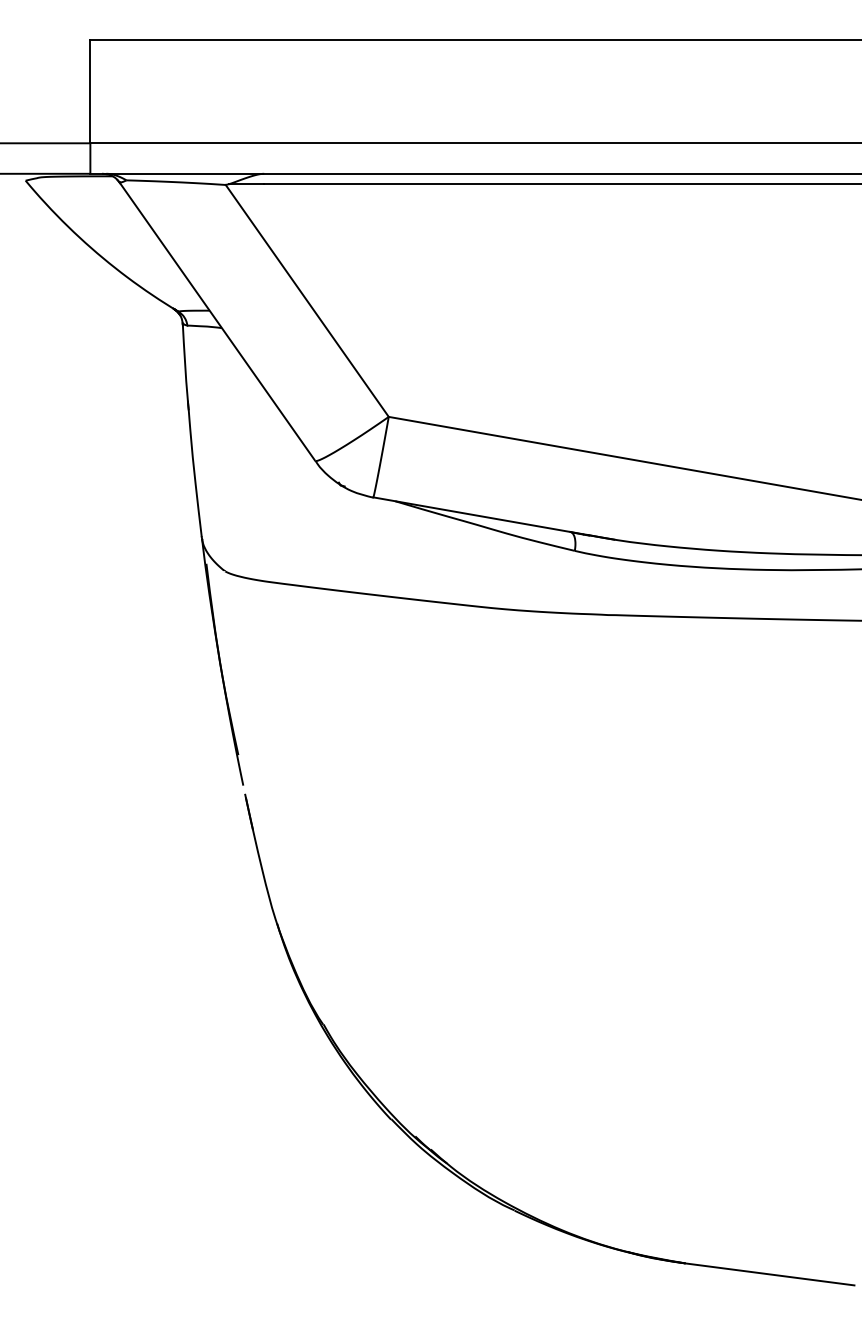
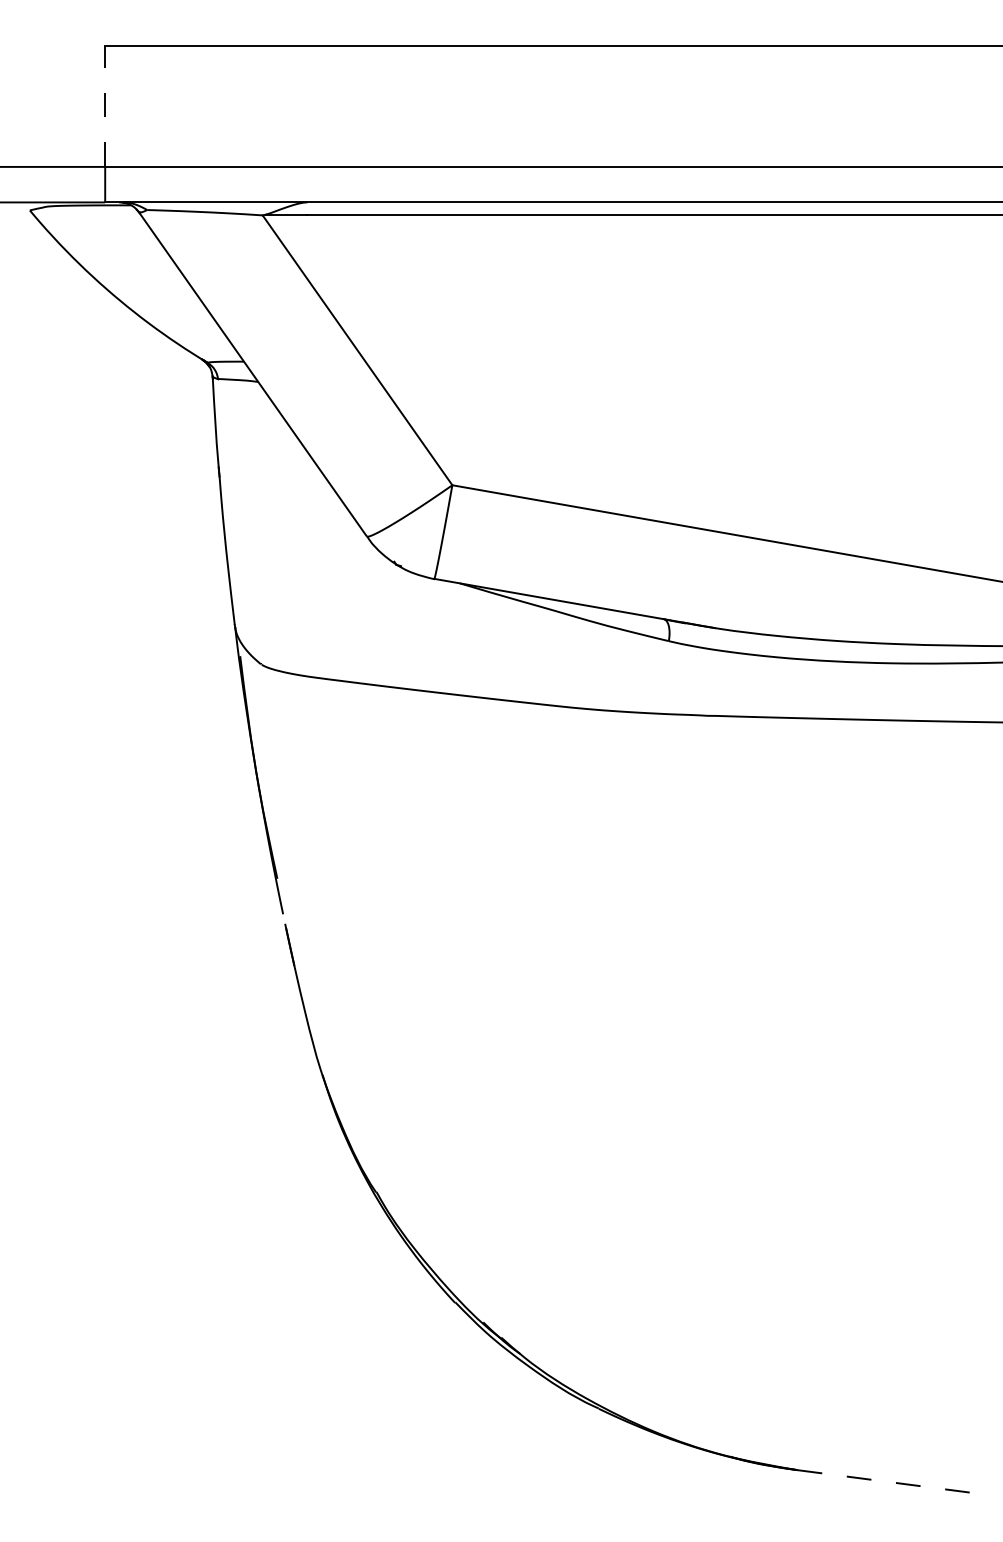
line: (90, 91) -> (105, 106), solid -> dashed
line: (770, 1274) -> (896, 1483), solid -> dashed

